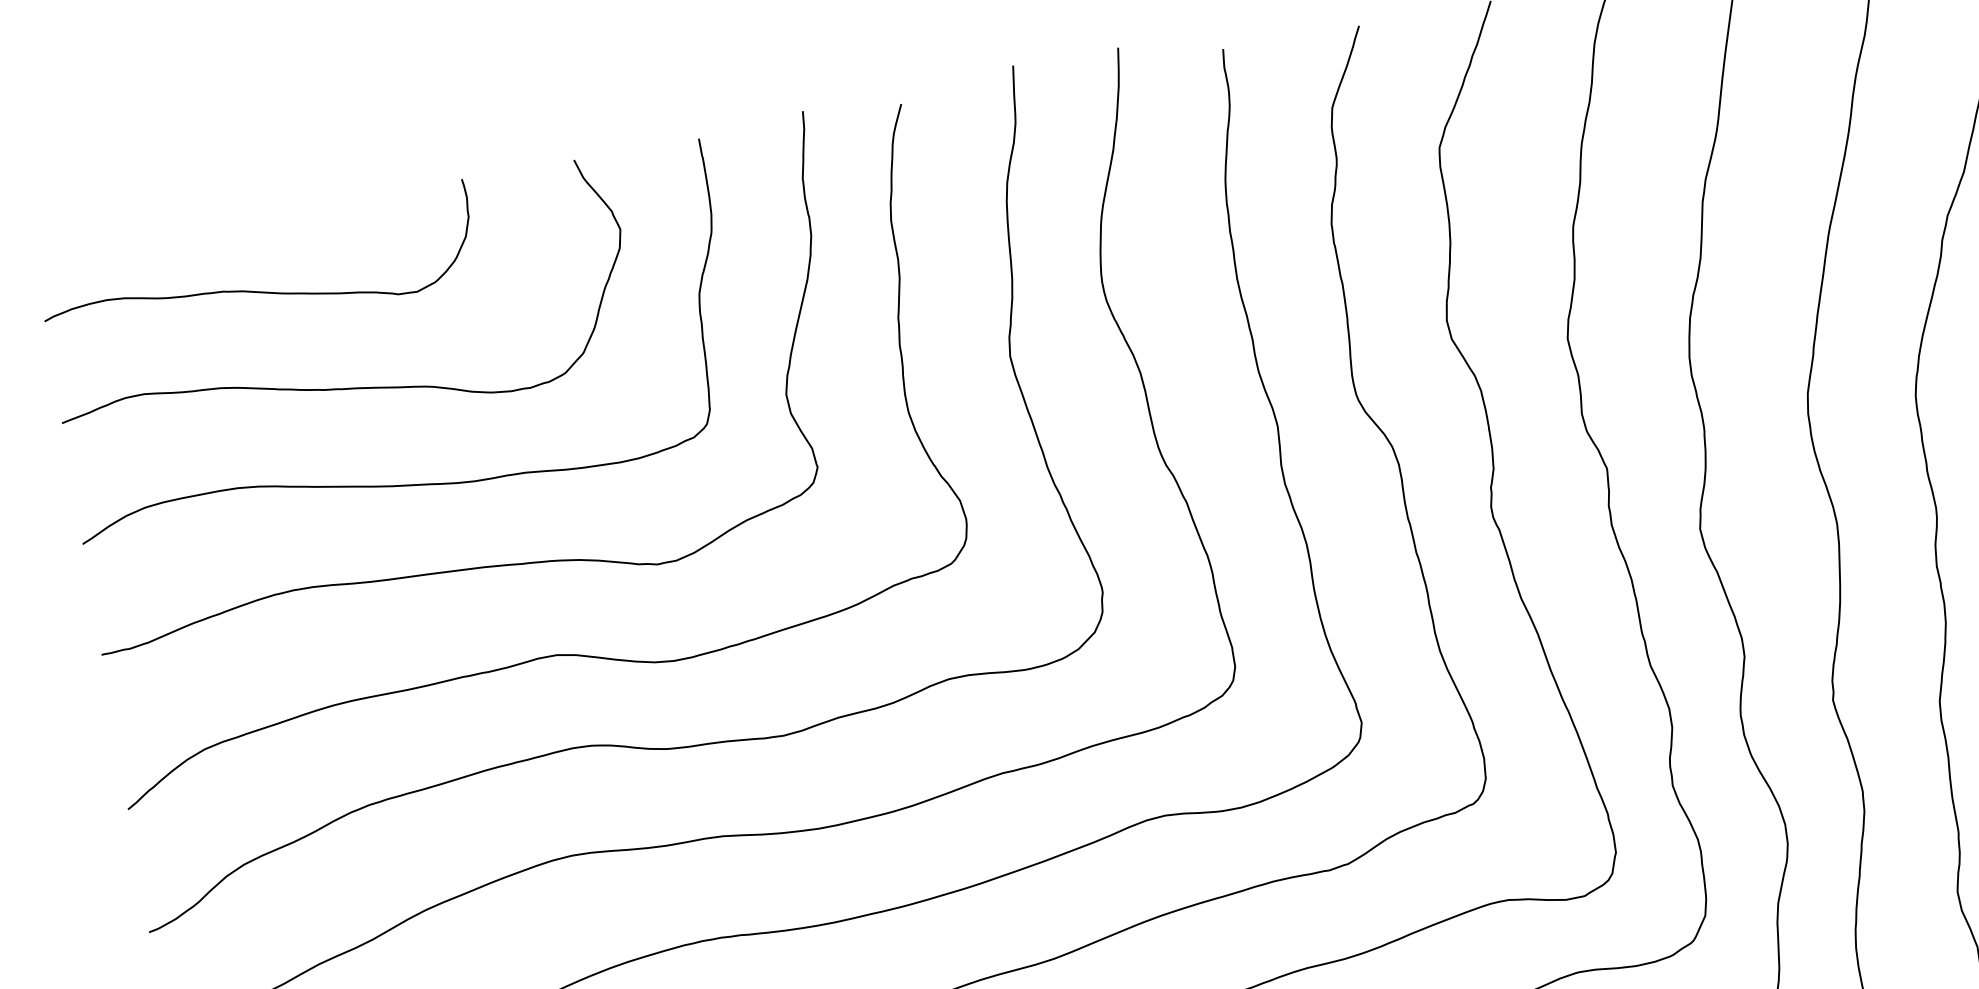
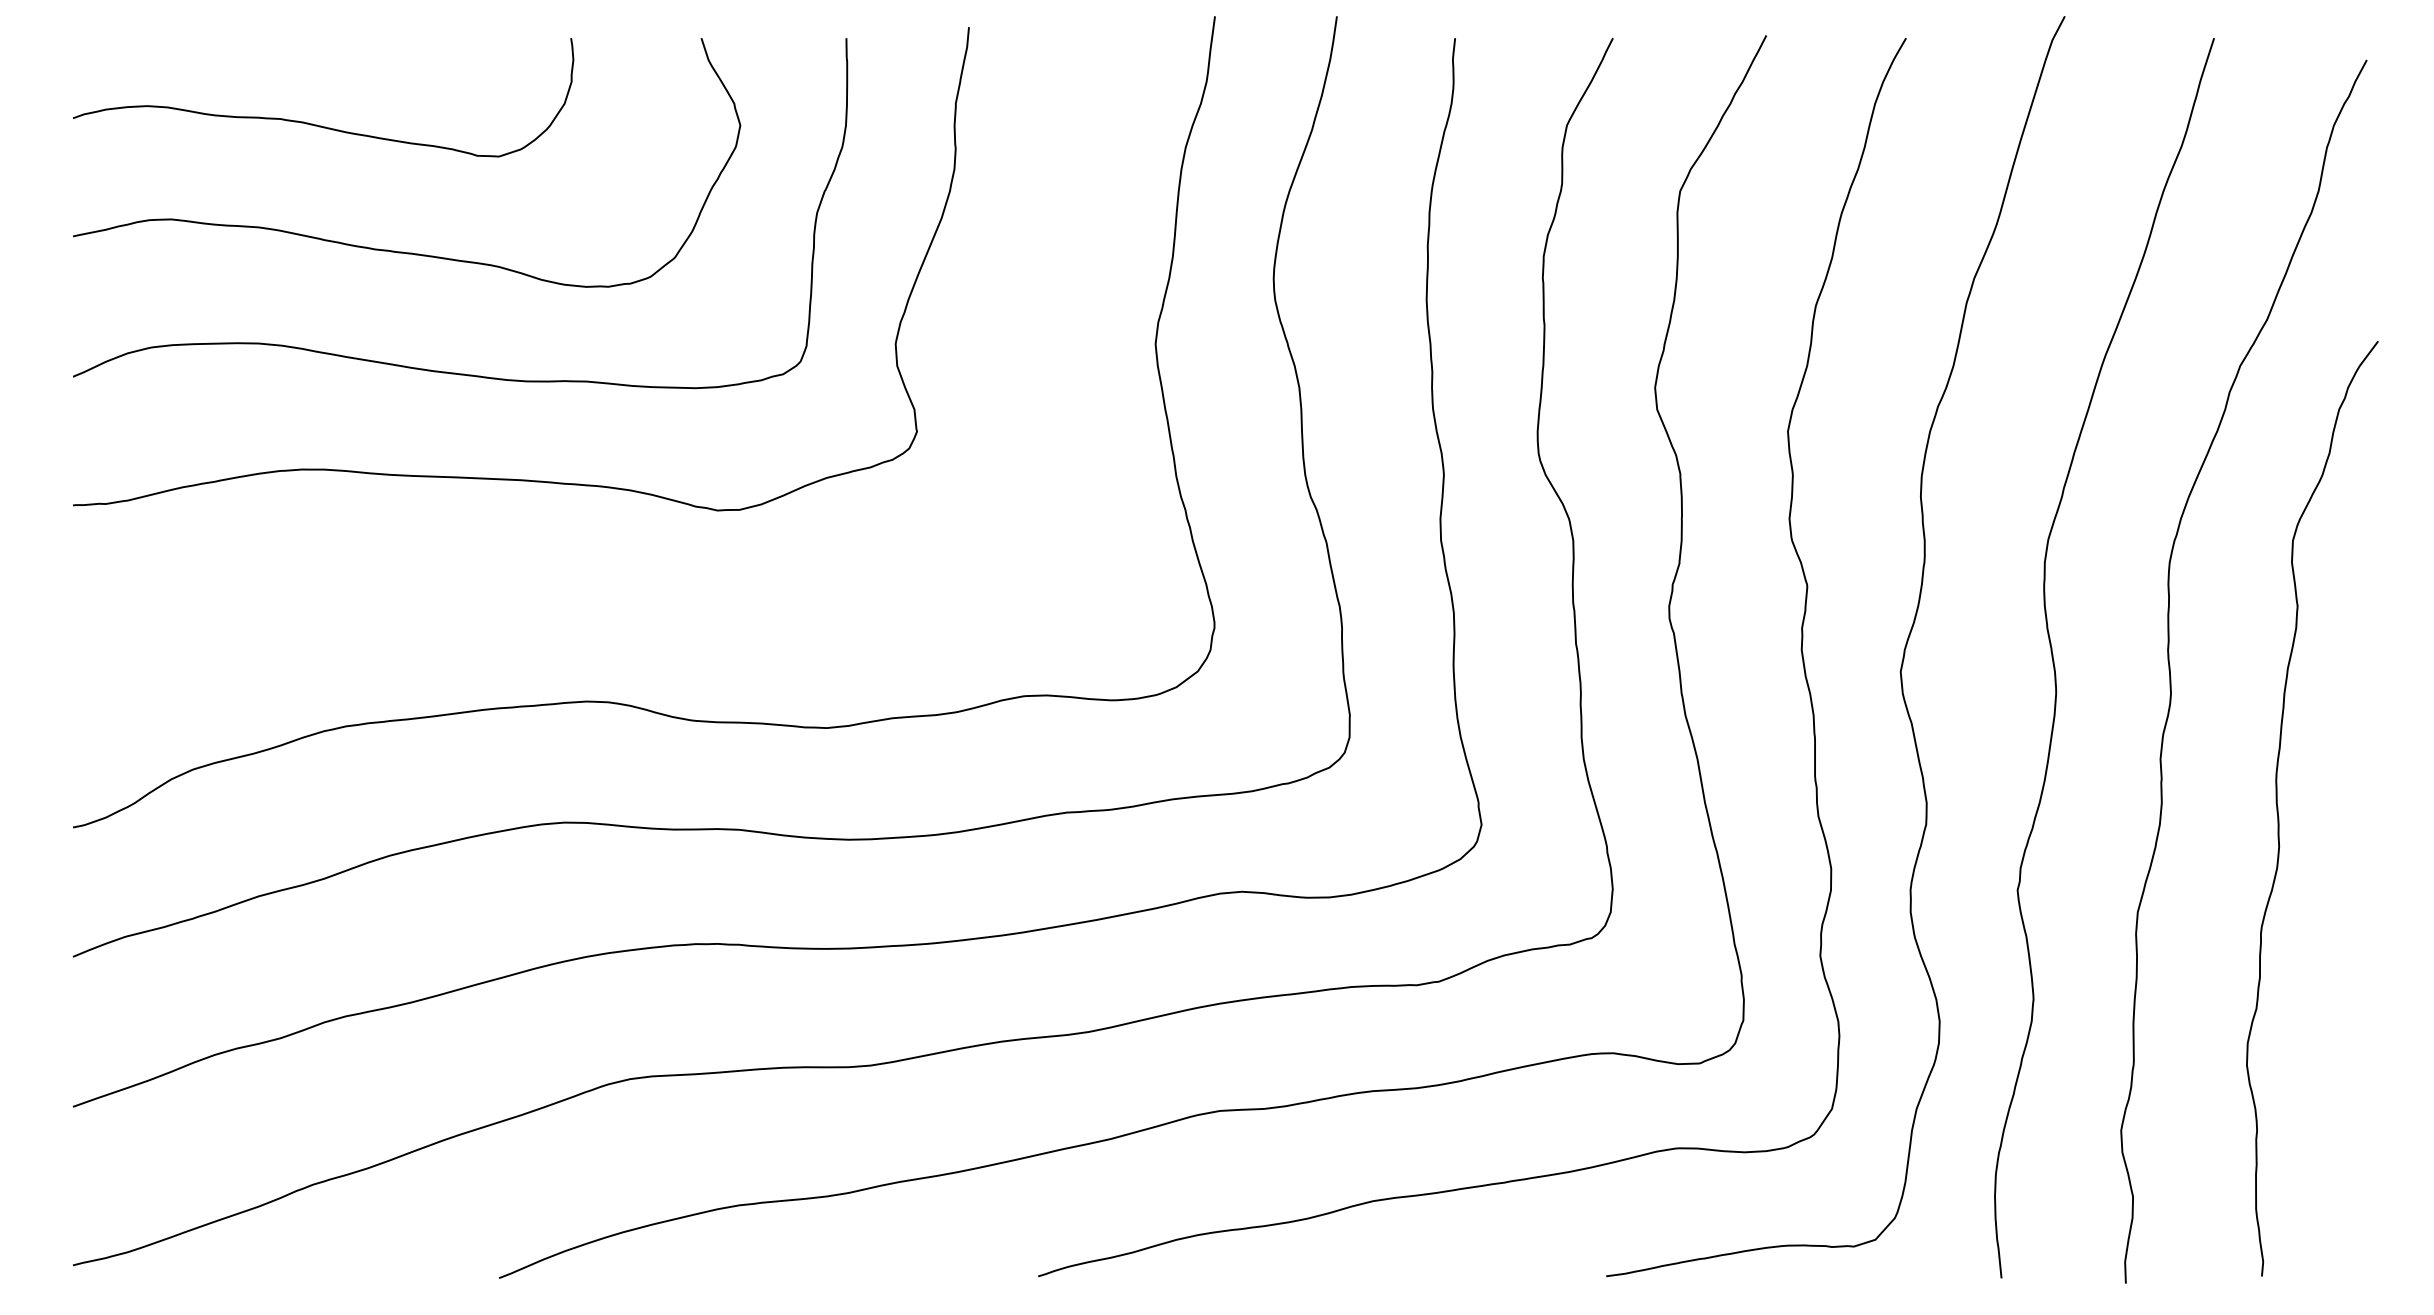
curve: (548, 655) -> (576, 592), removed

